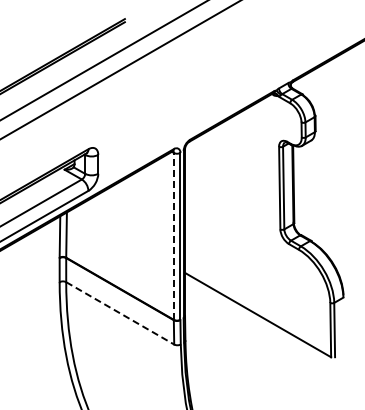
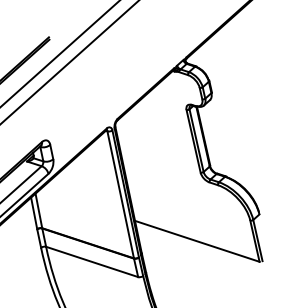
line: (173, 235) -> (120, 194), dashed -> solid
line: (120, 313) -> (92, 262), dashed -> solid

